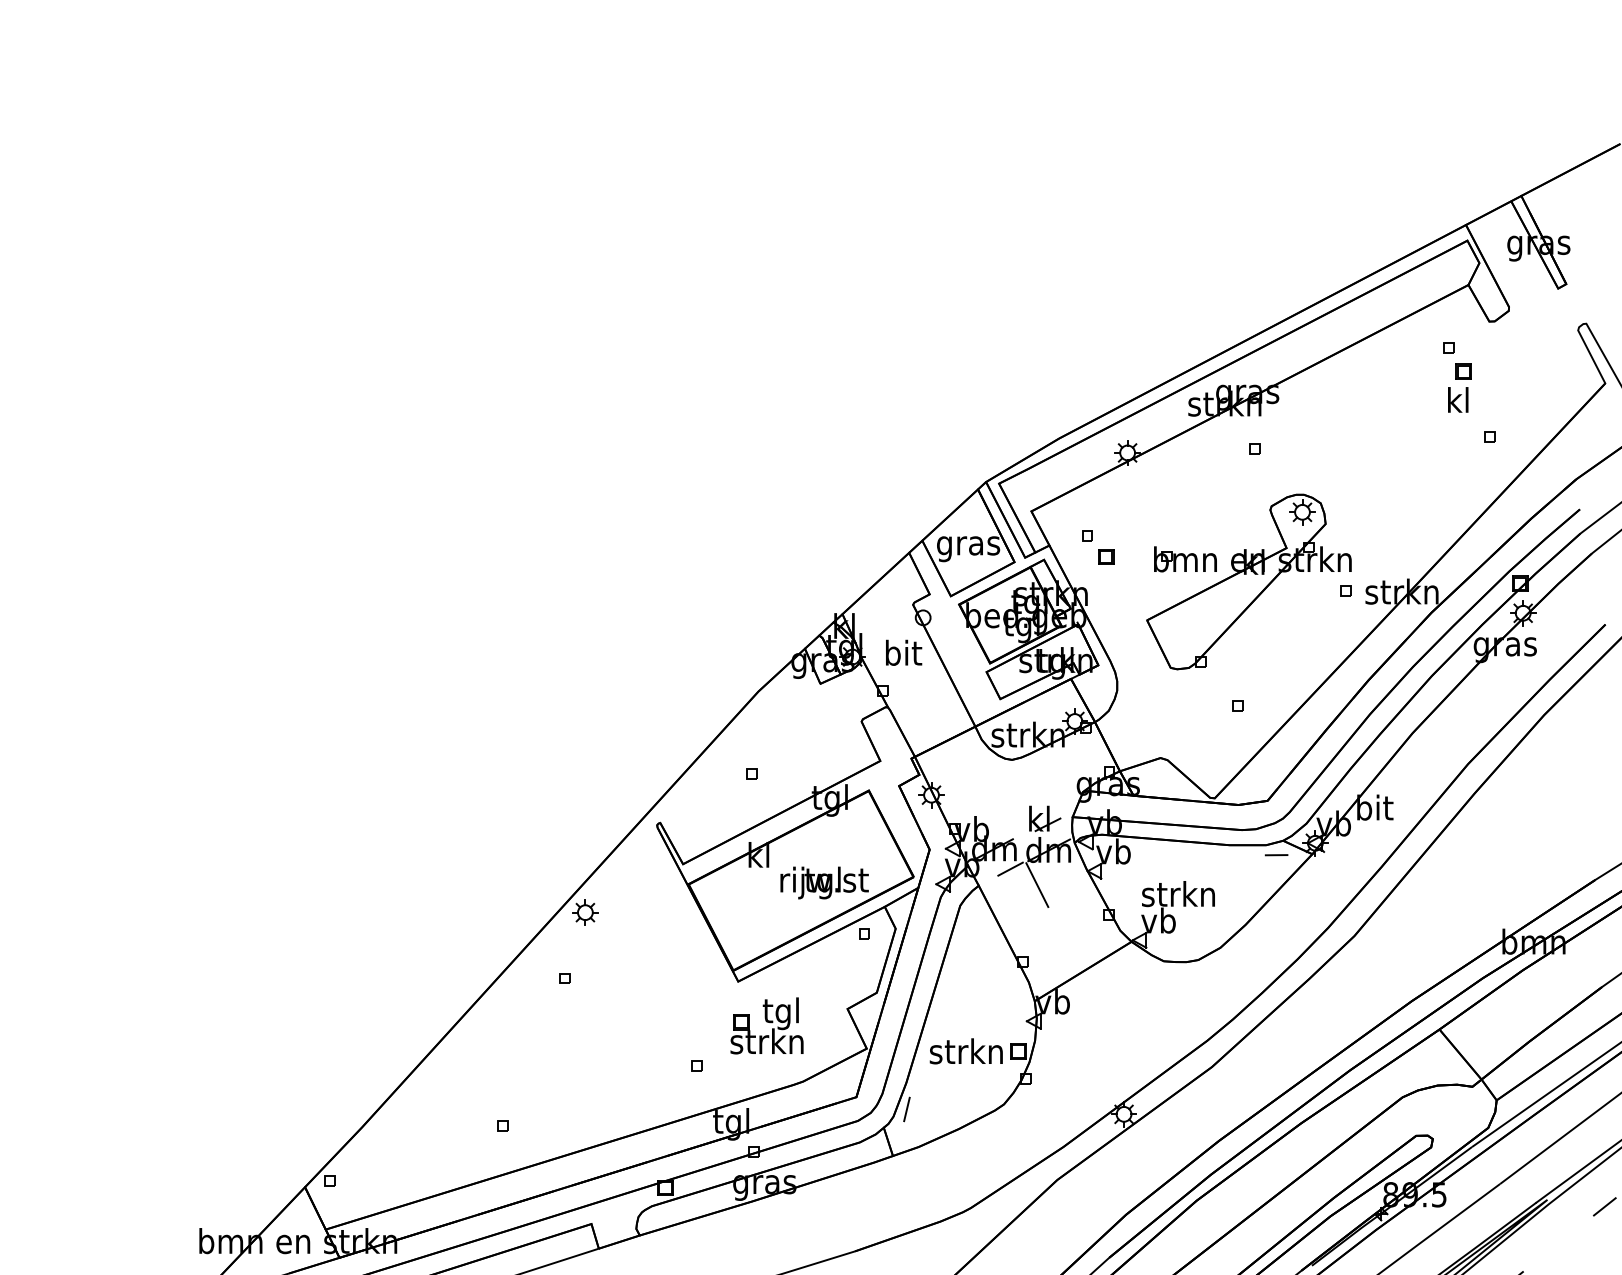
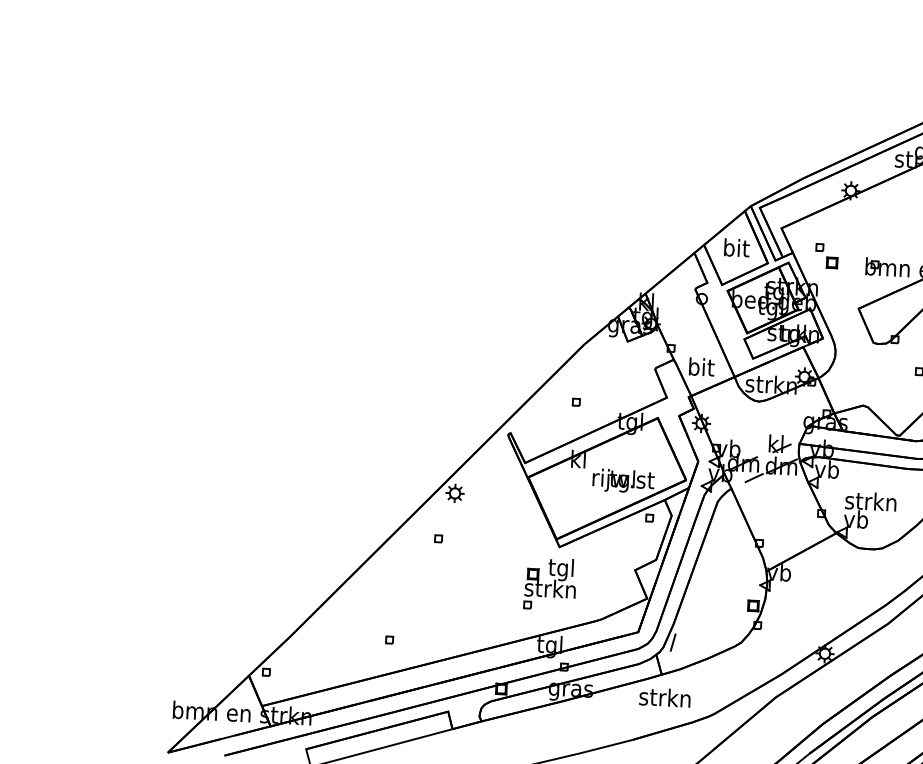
text: (968, 545) -> (736, 249), gras -> bit
text: (904, 652) -> (702, 366), moved
line: (1037, 885) -> (772, 490), removed
part: (766, 1025) -> (550, 577), moved
text: (965, 1051) -> (664, 697), moved

